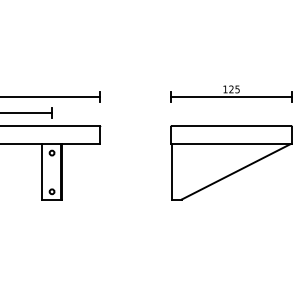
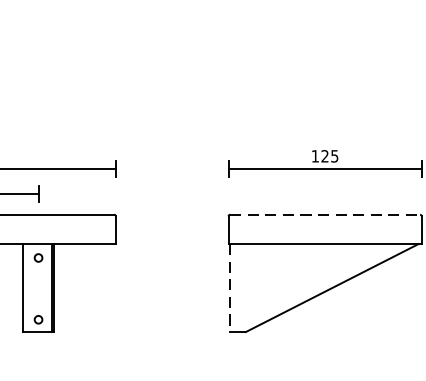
line: (232, 126) -> (326, 215), solid -> dashed
line: (172, 171) -> (230, 287), solid -> dashed

